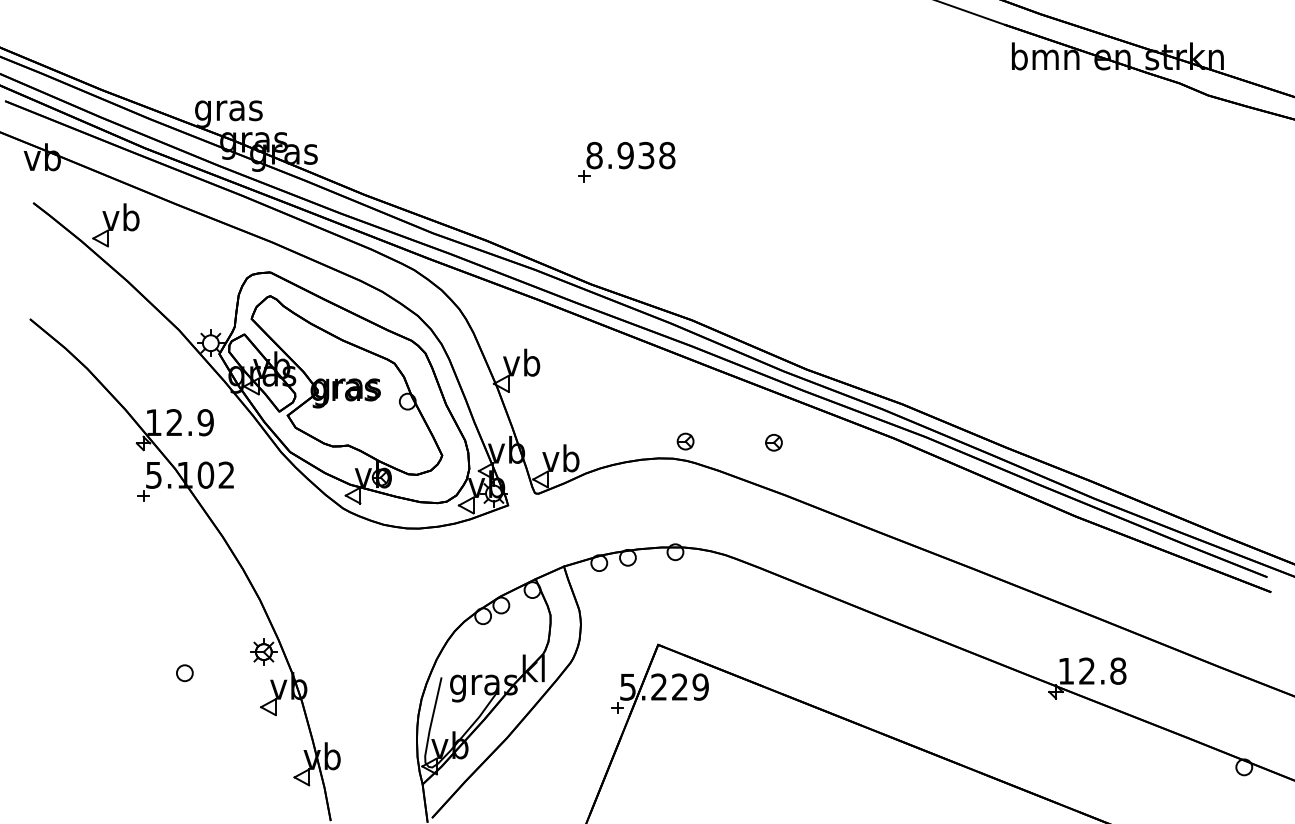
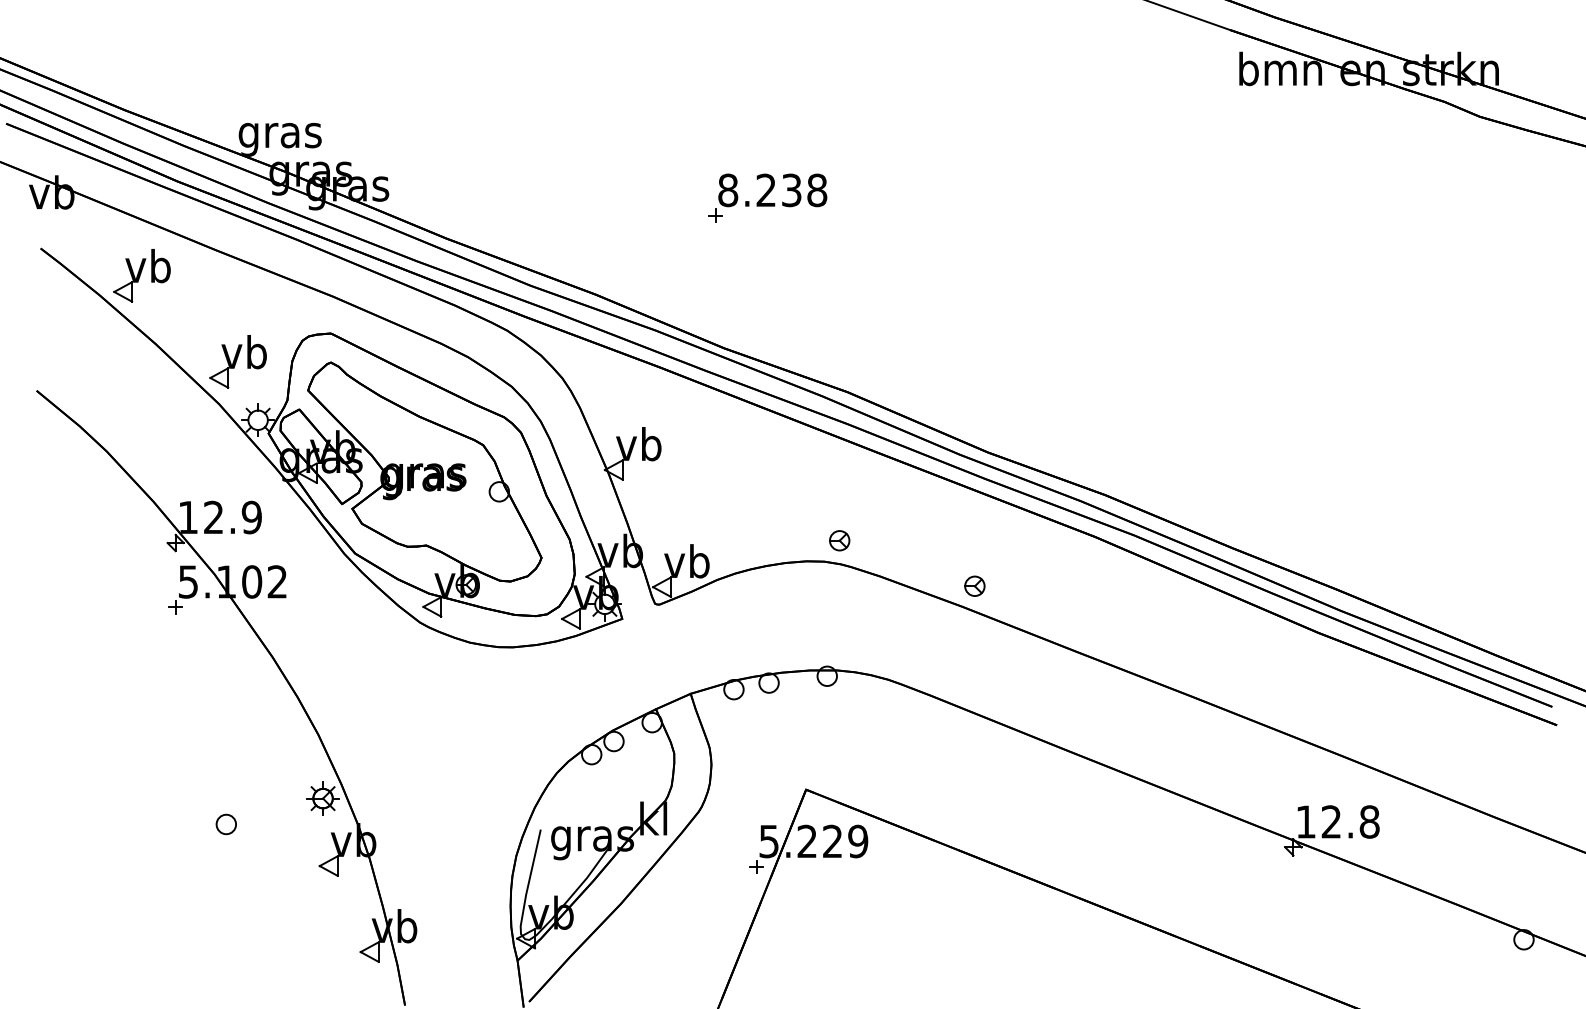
text: (625, 155) -> (766, 190), 8.938 -> 8.238
part: (193, 295) -> (236, 361), added
part: (773, 442) -> (974, 585), moved

